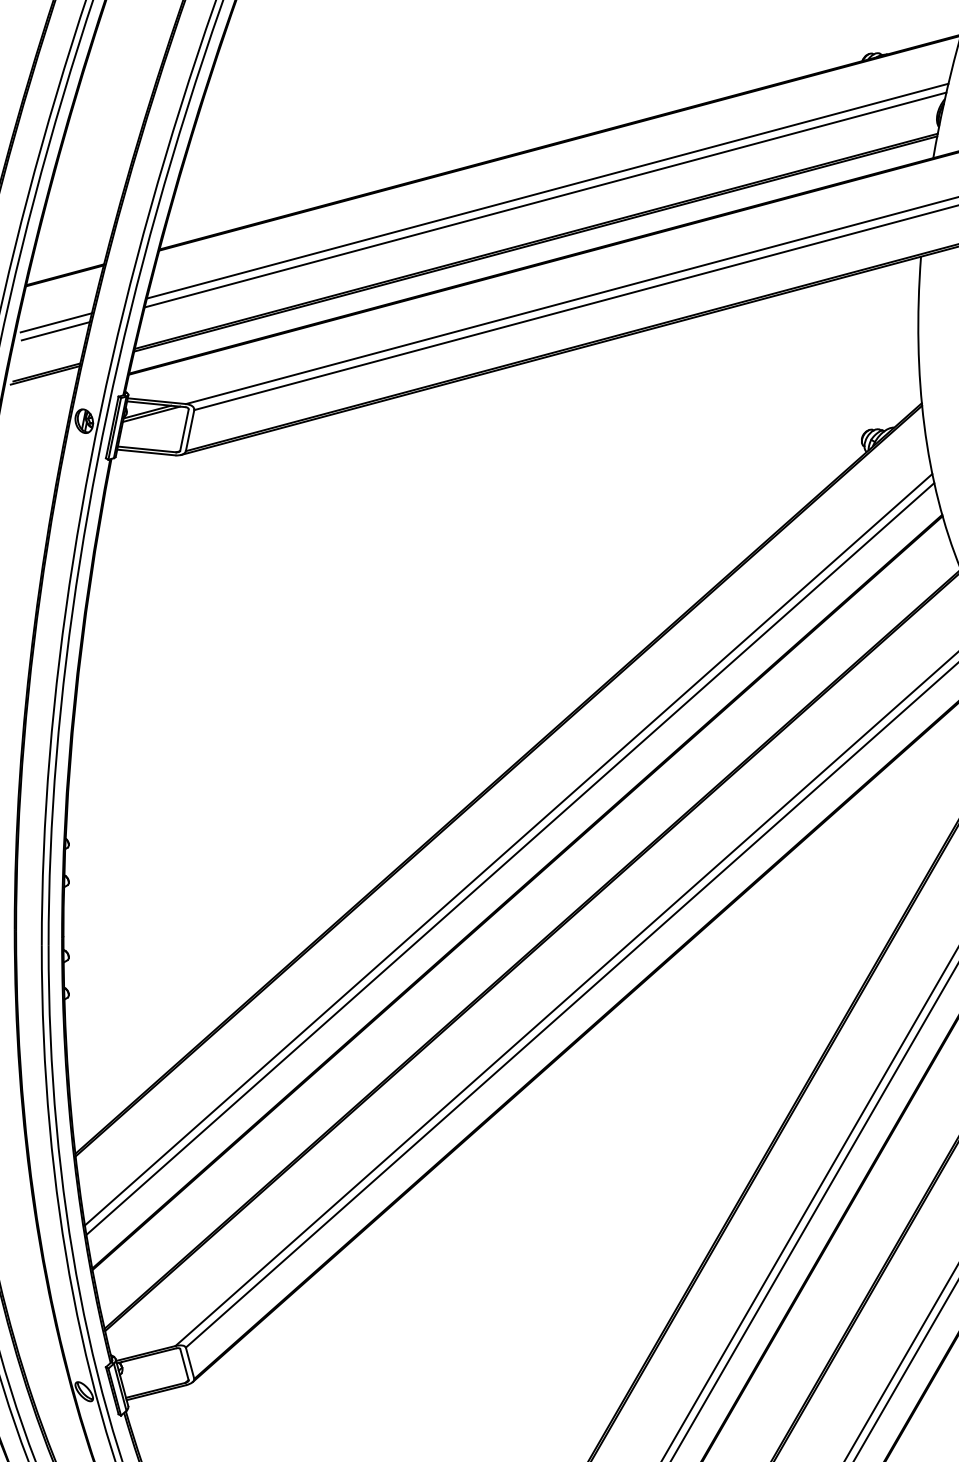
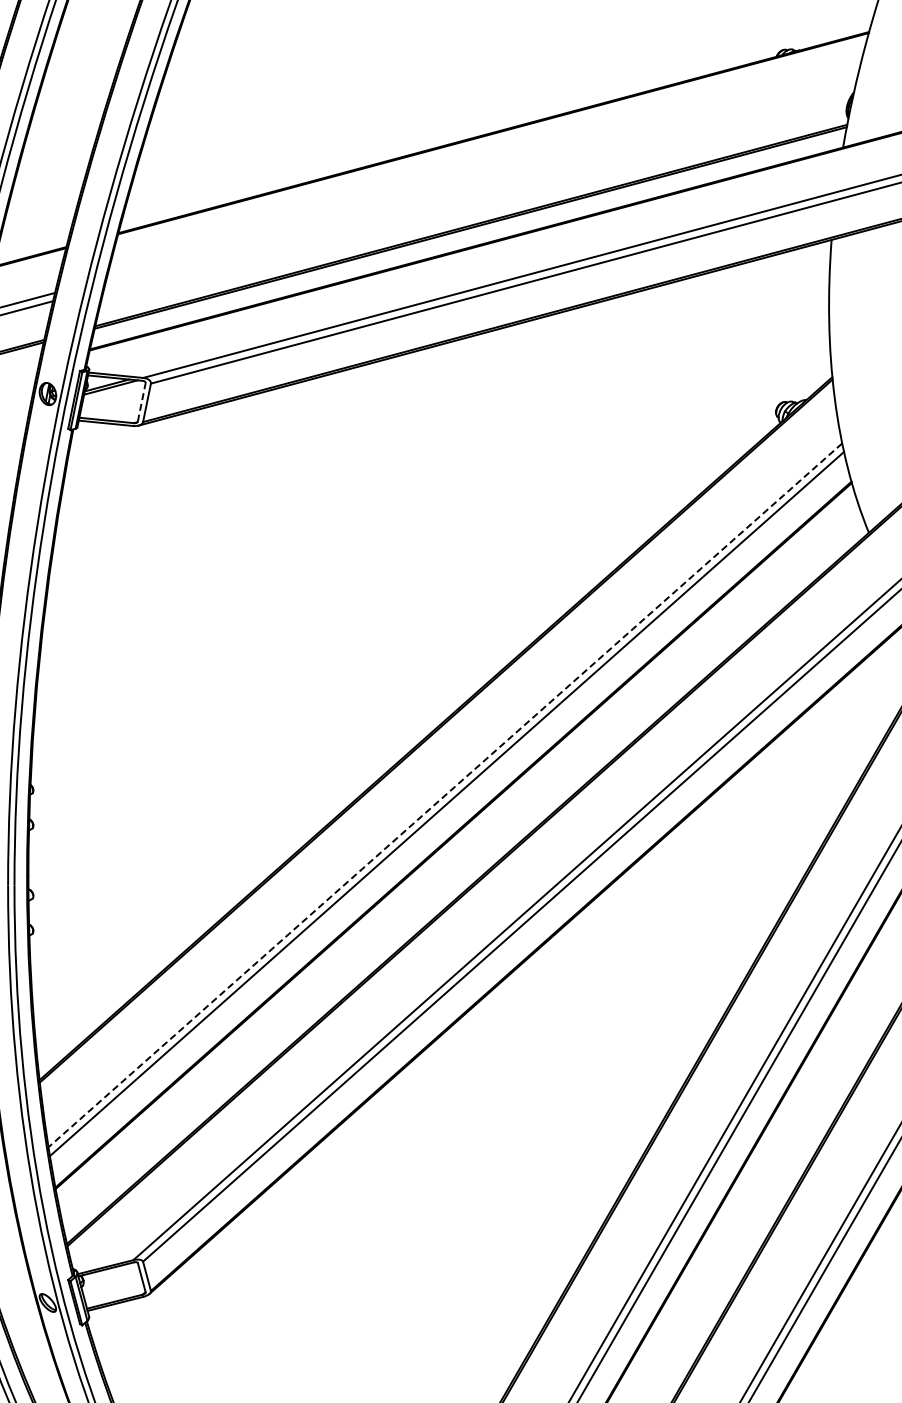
line: (547, 191) -> (481, 178), removed
line: (545, 199) -> (479, 186), removed
line: (184, 430) -> (141, 402), solid -> dashed
line: (508, 849) -> (445, 795), solid -> dashed

